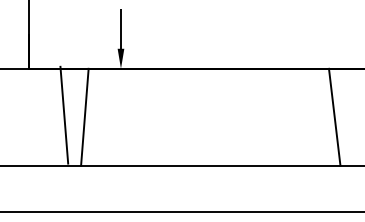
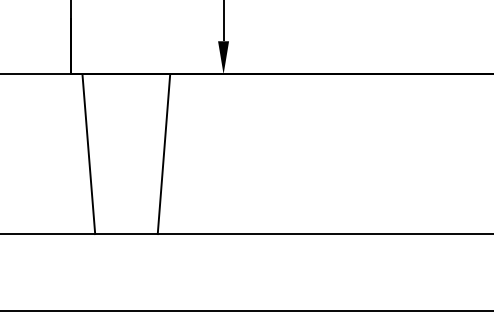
line: (64, 114) -> (89, 152), moved

